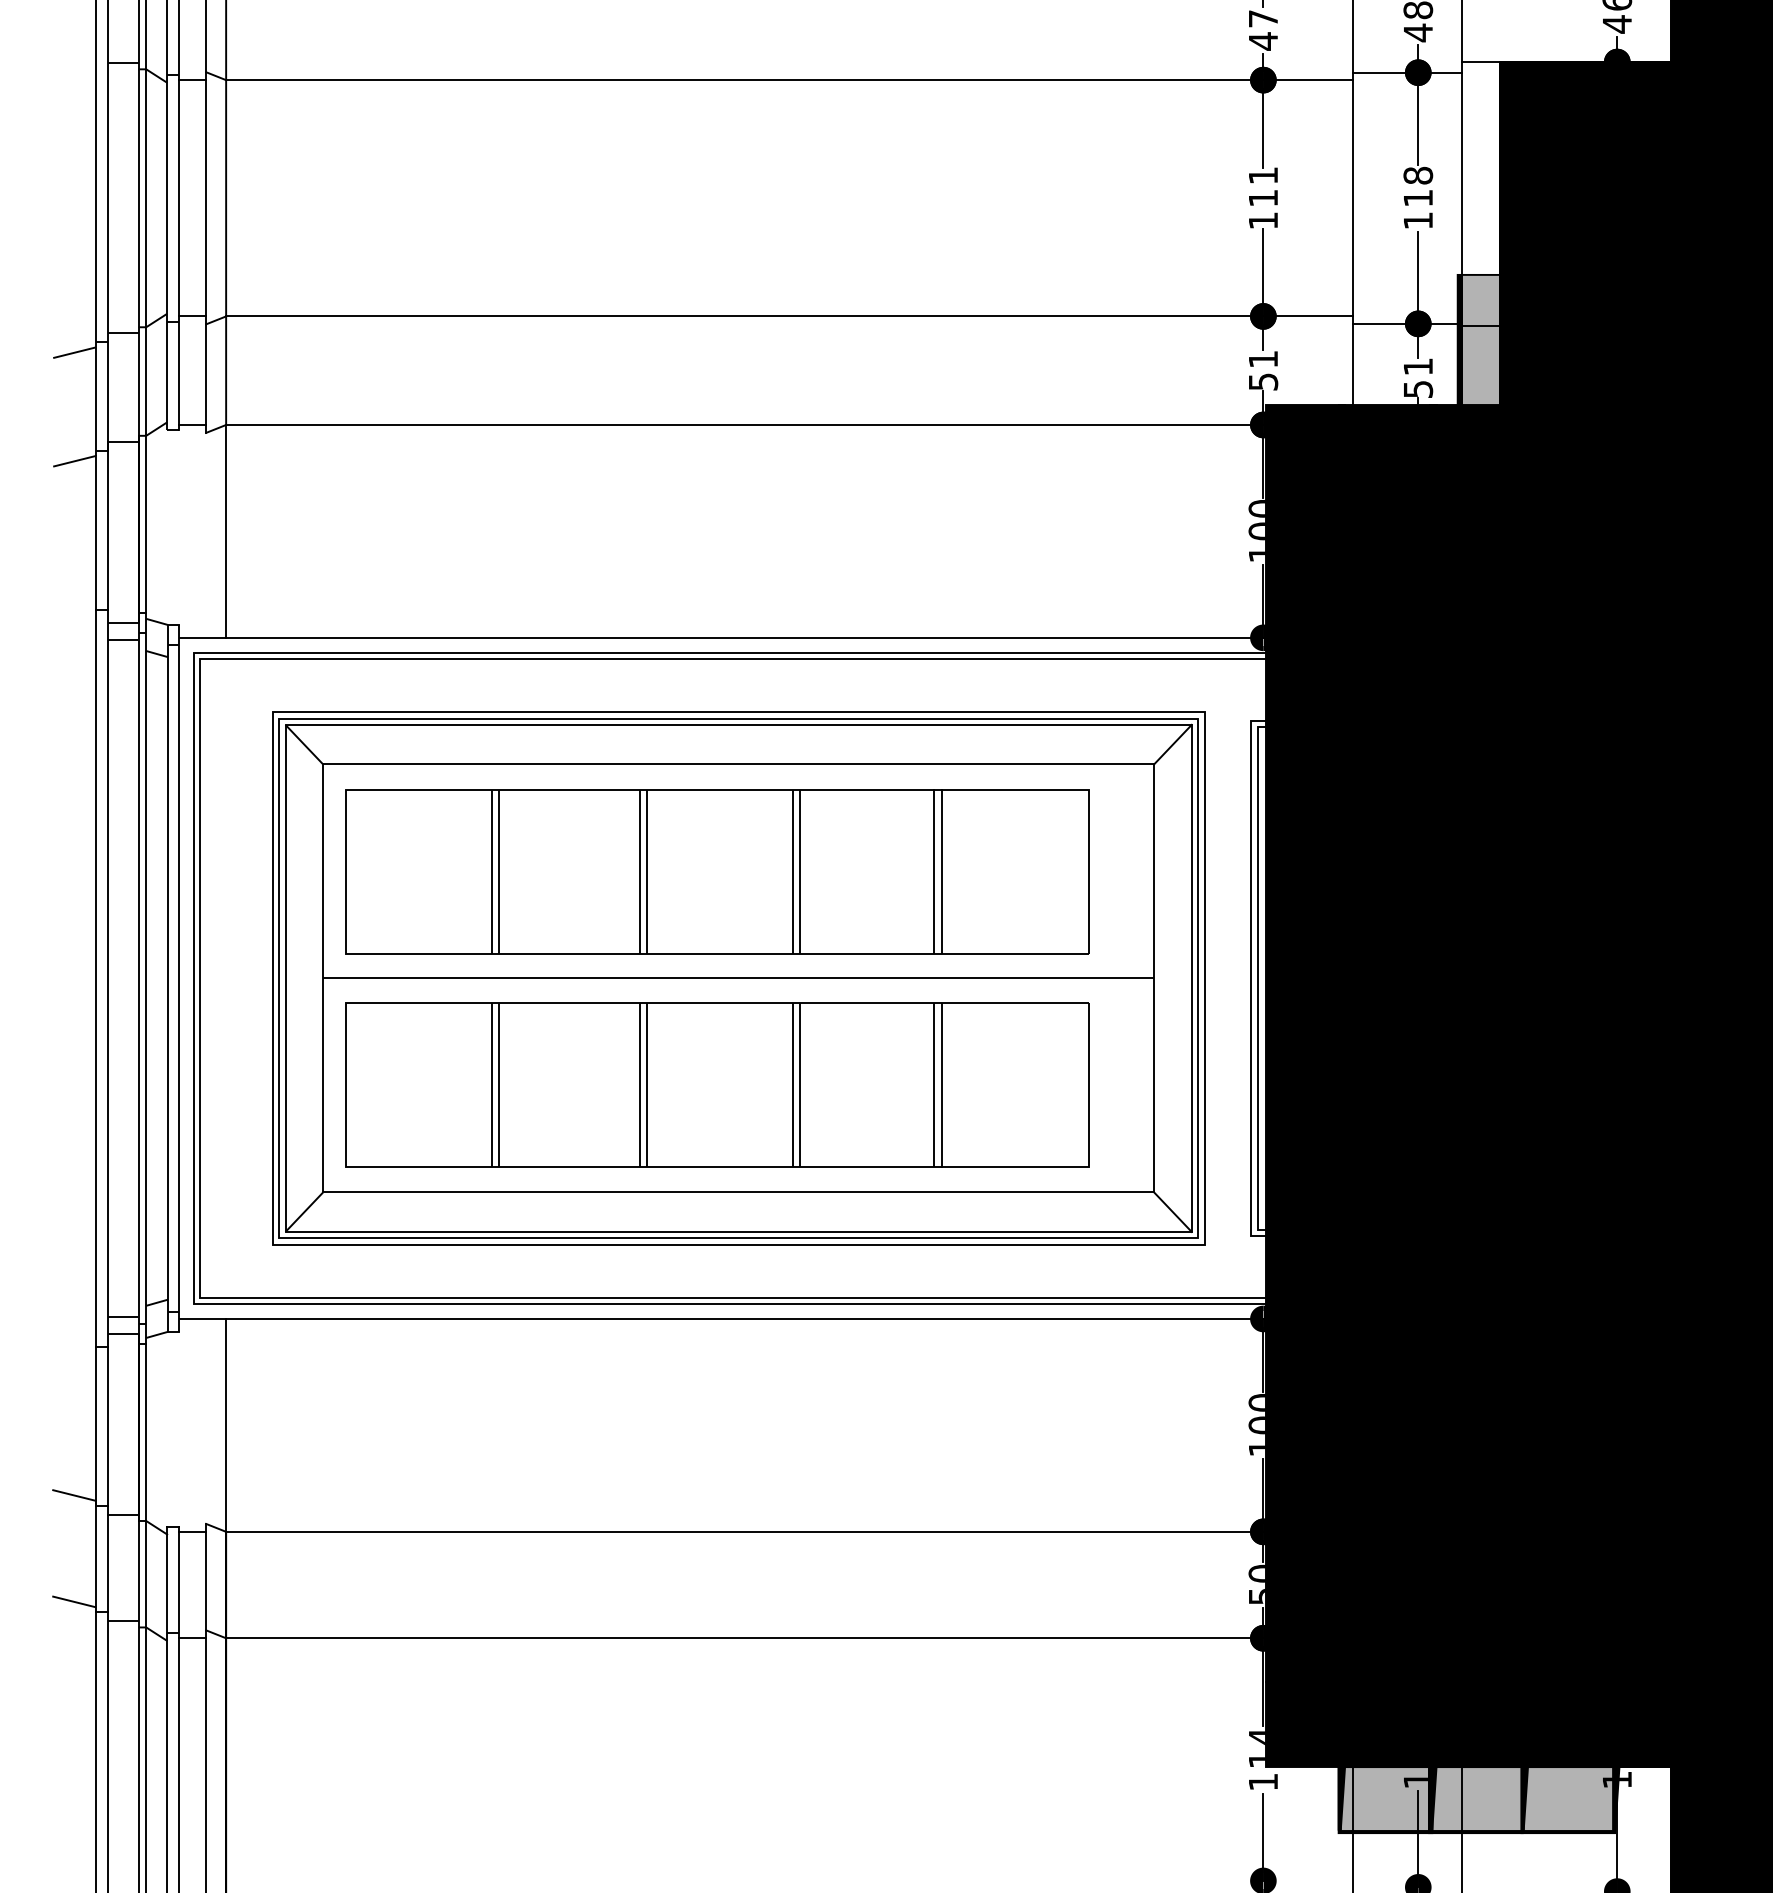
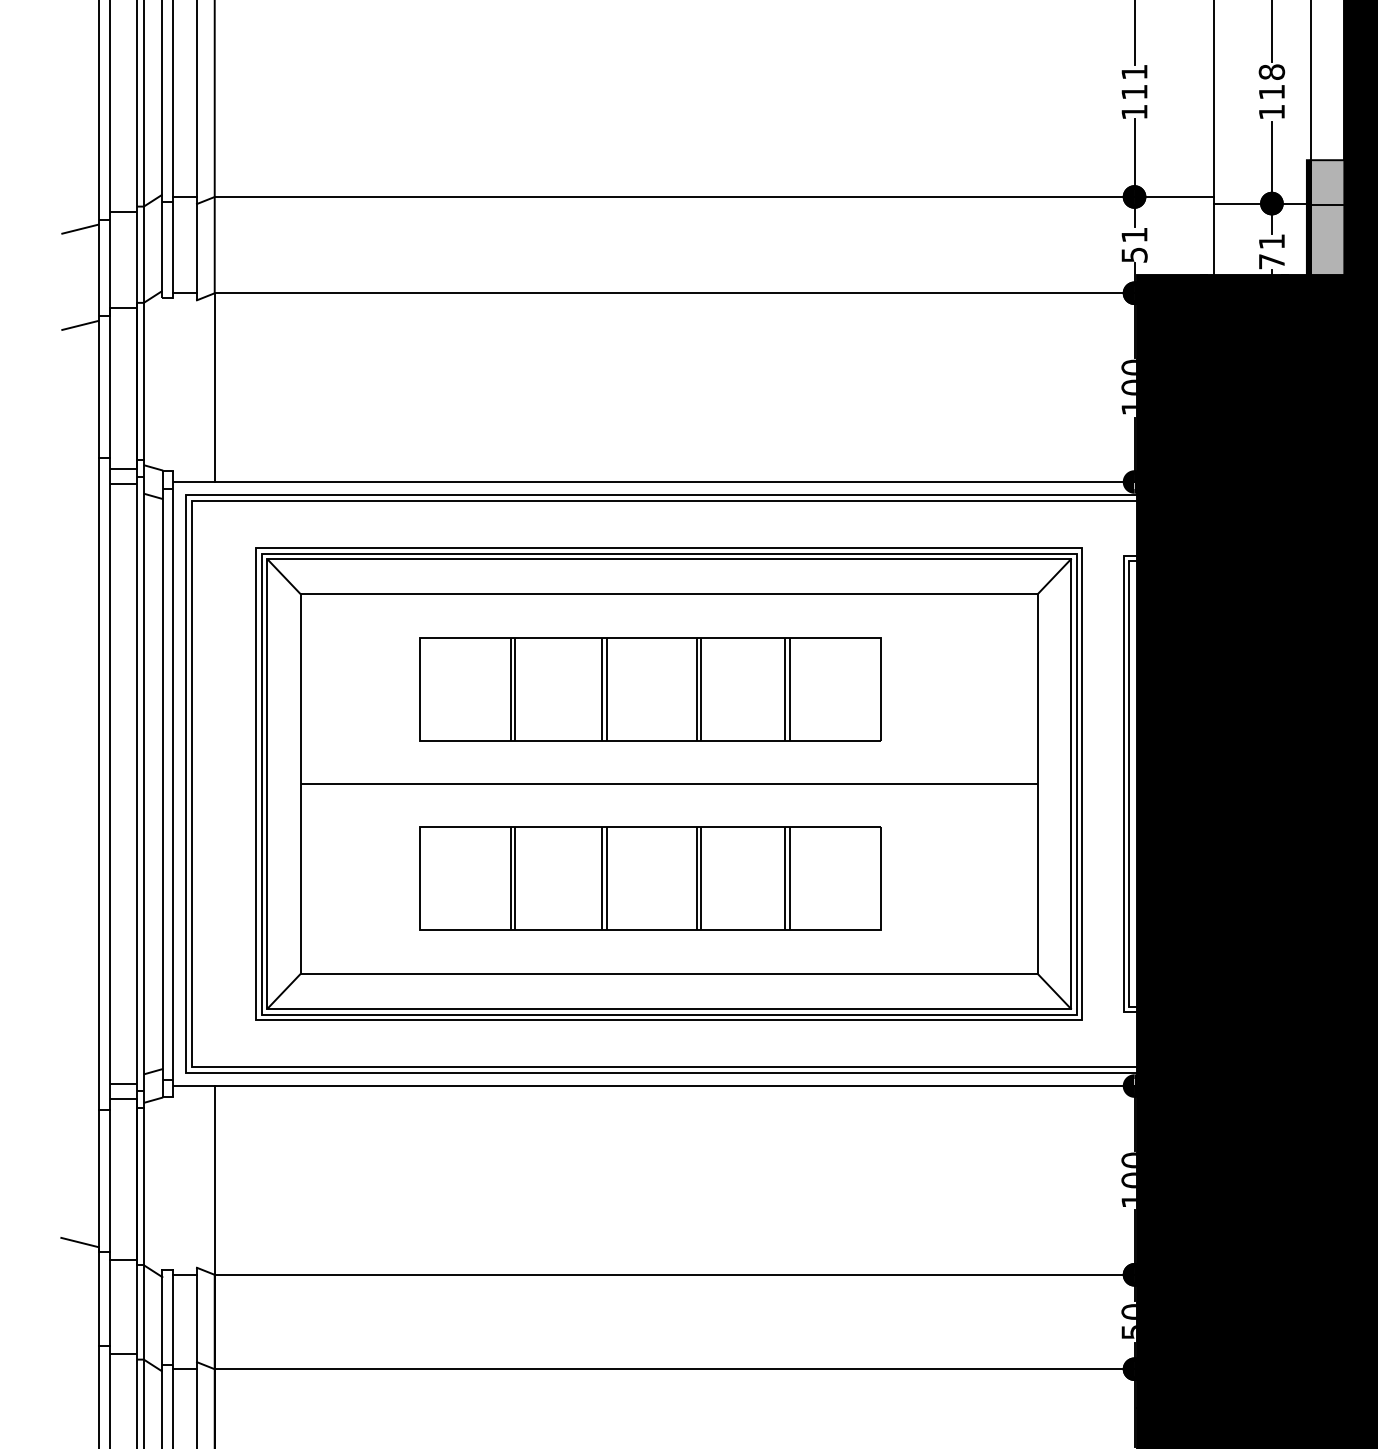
text: (1418, 389) -> (1272, 261), 51 -> 71
part: (717, 871) -> (650, 689), size x0.7
part: (717, 1084) -> (650, 878), size x0.7
line: (74, 1601) -> (80, 1336), removed

